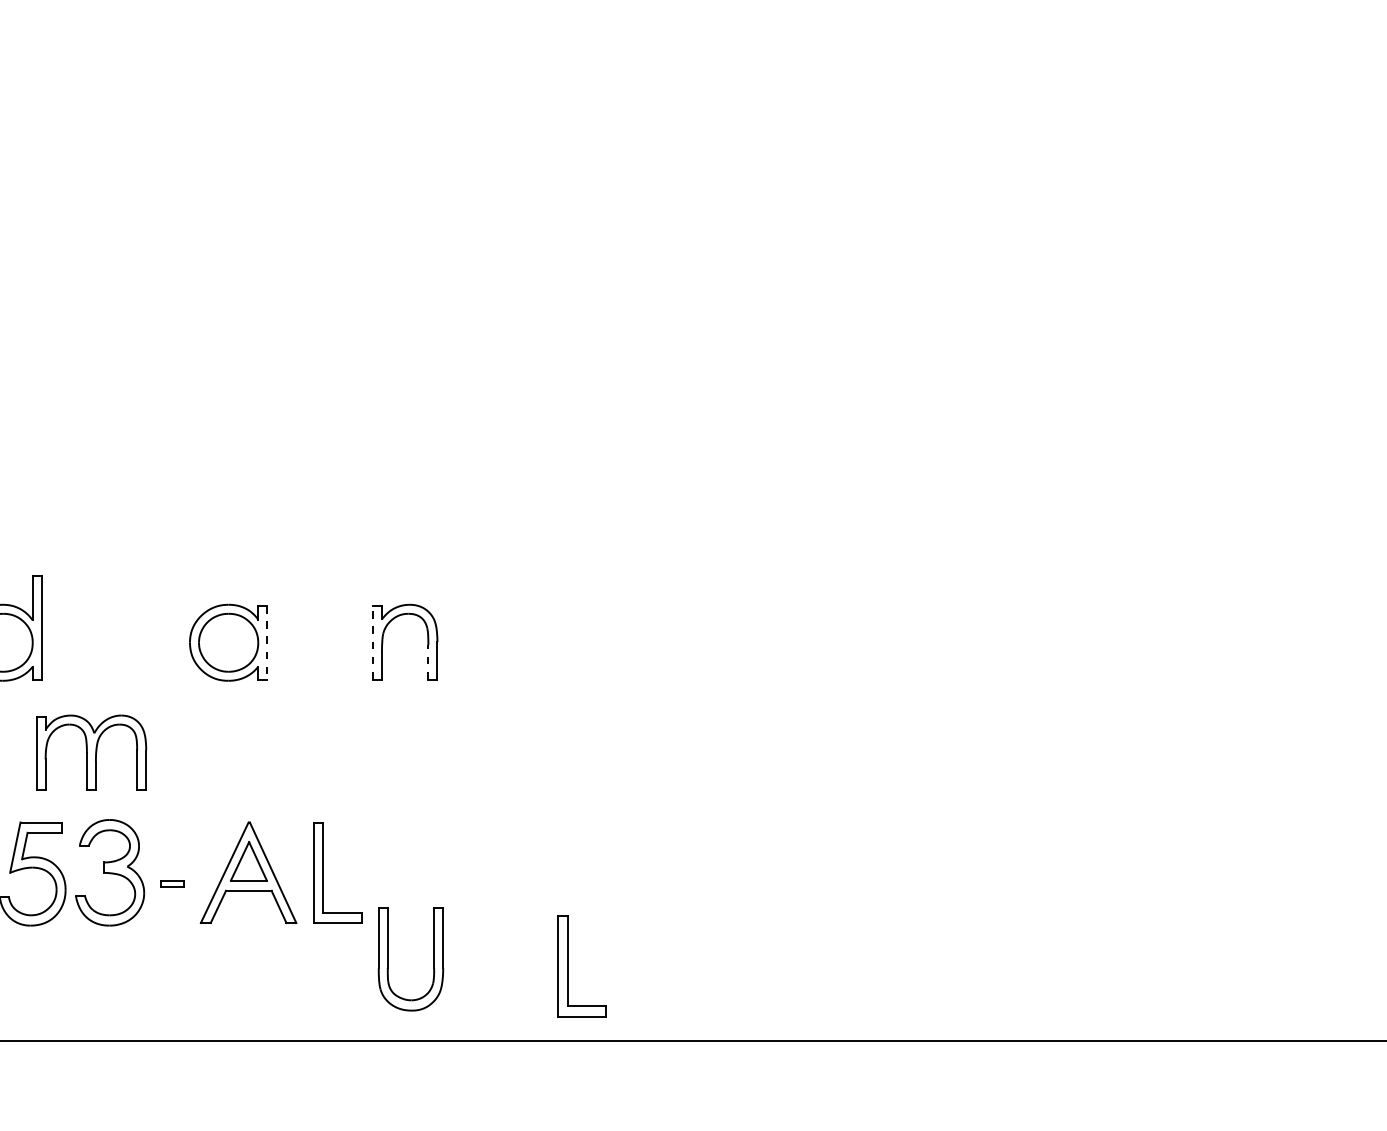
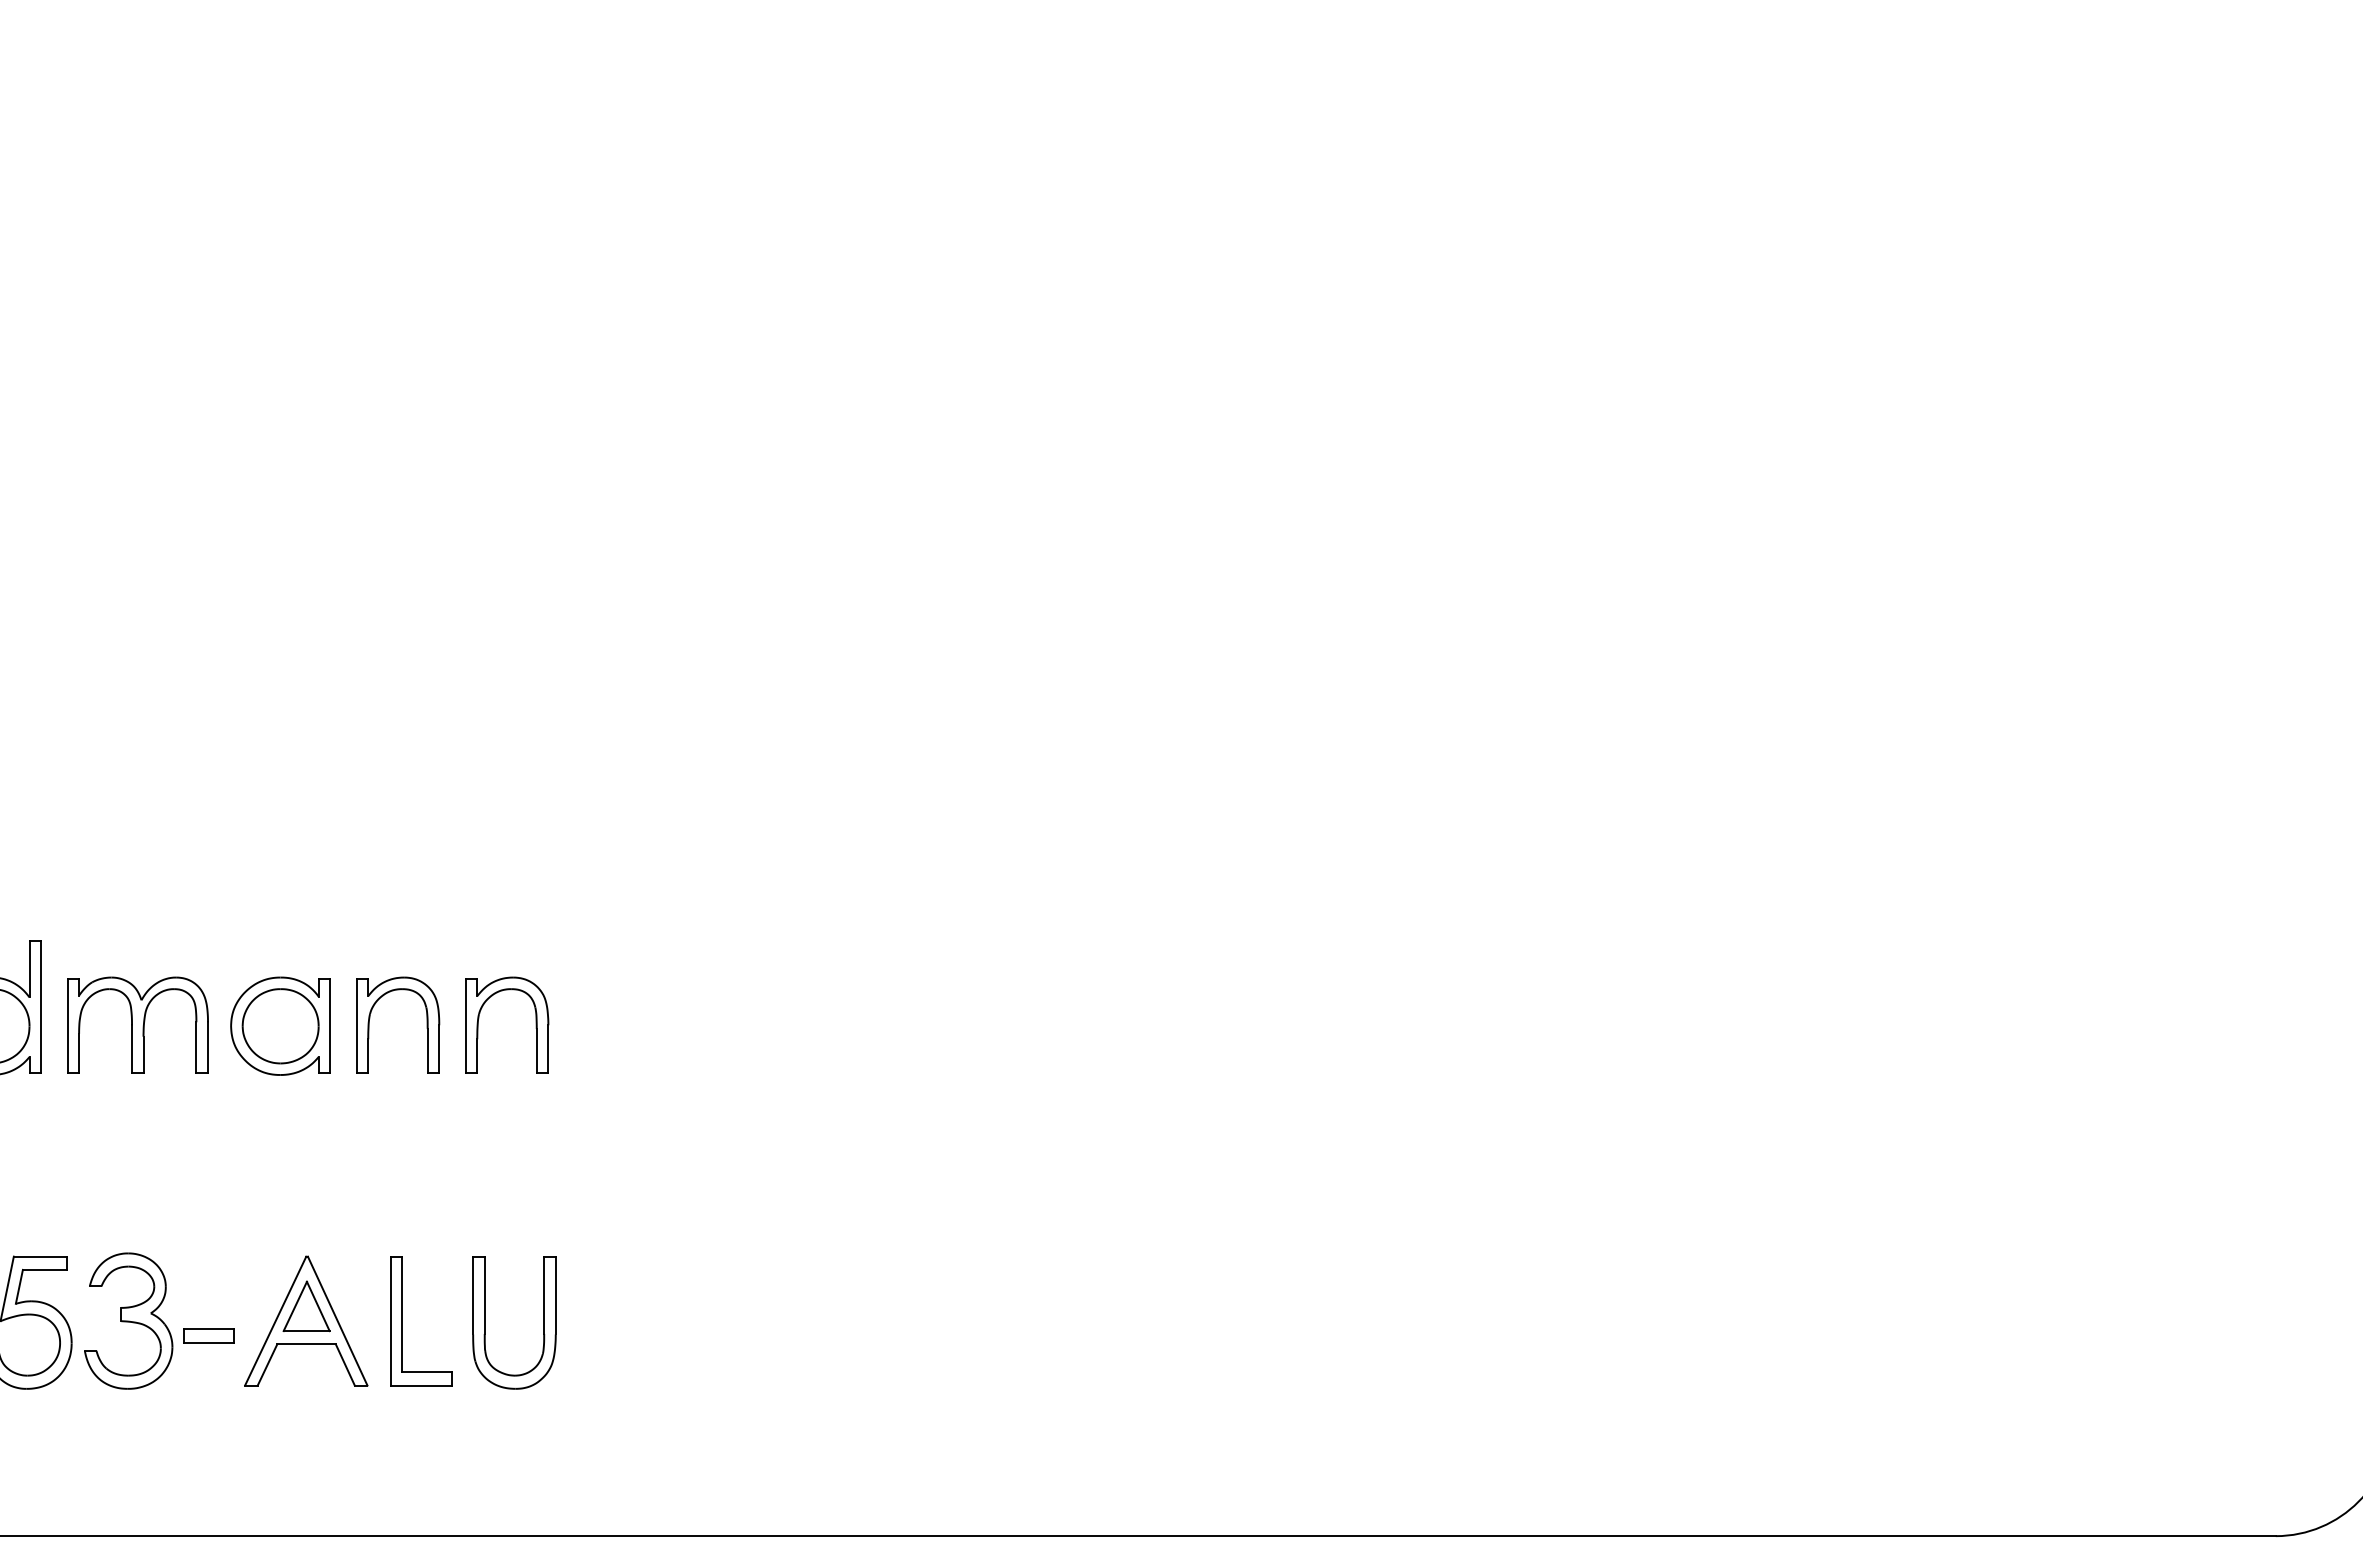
part: (342, 641) -> (426, 1024), added
line: (267, 642) -> (330, 1026), dashed -> solid
line: (372, 642) -> (465, 1025), dashed -> solid
line: (428, 661) -> (536, 1050), dashed -> solid
part: (91, 752) -> (137, 1024), moved
part: (172, 883) -> (208, 1335), size x1.67
part: (388, 958) -> (485, 1322), moved
part: (567, 966) -> (715, 1441), removed

